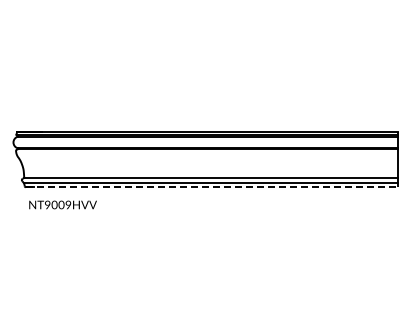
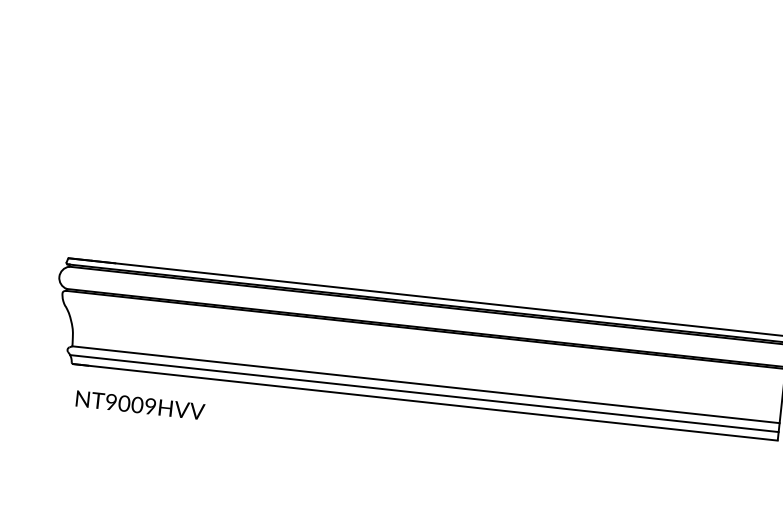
line: (212, 187) -> (426, 402), dashed -> solid

